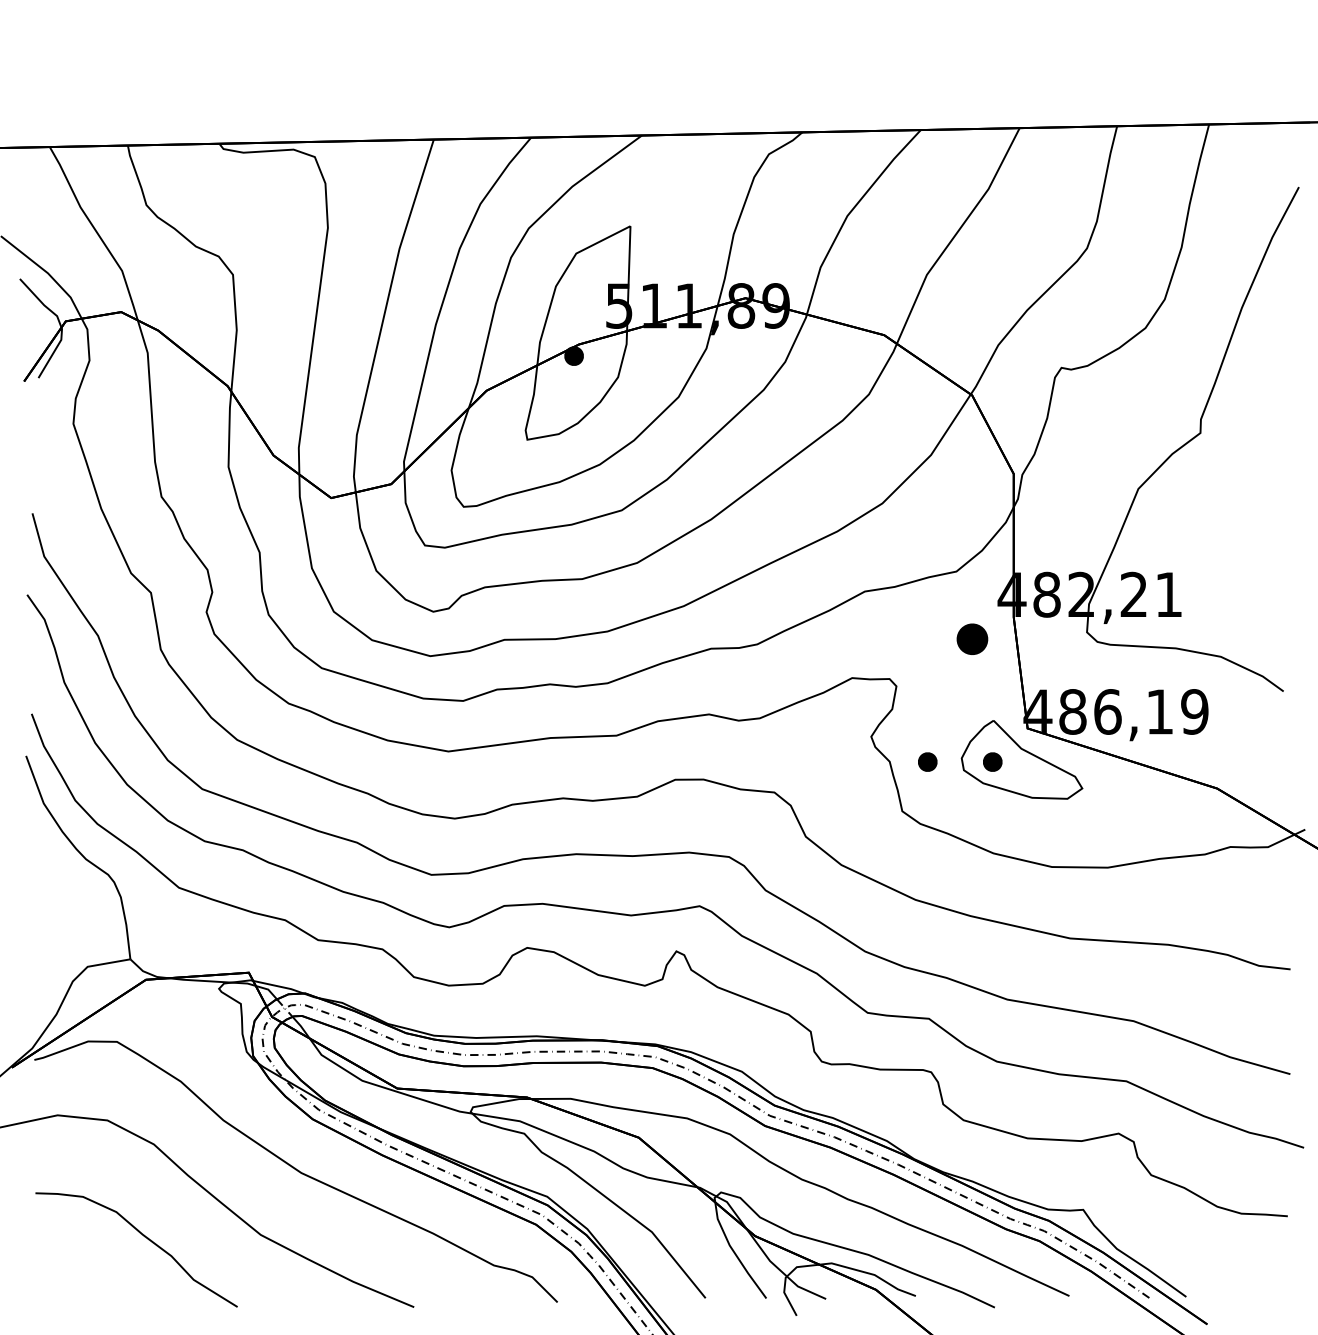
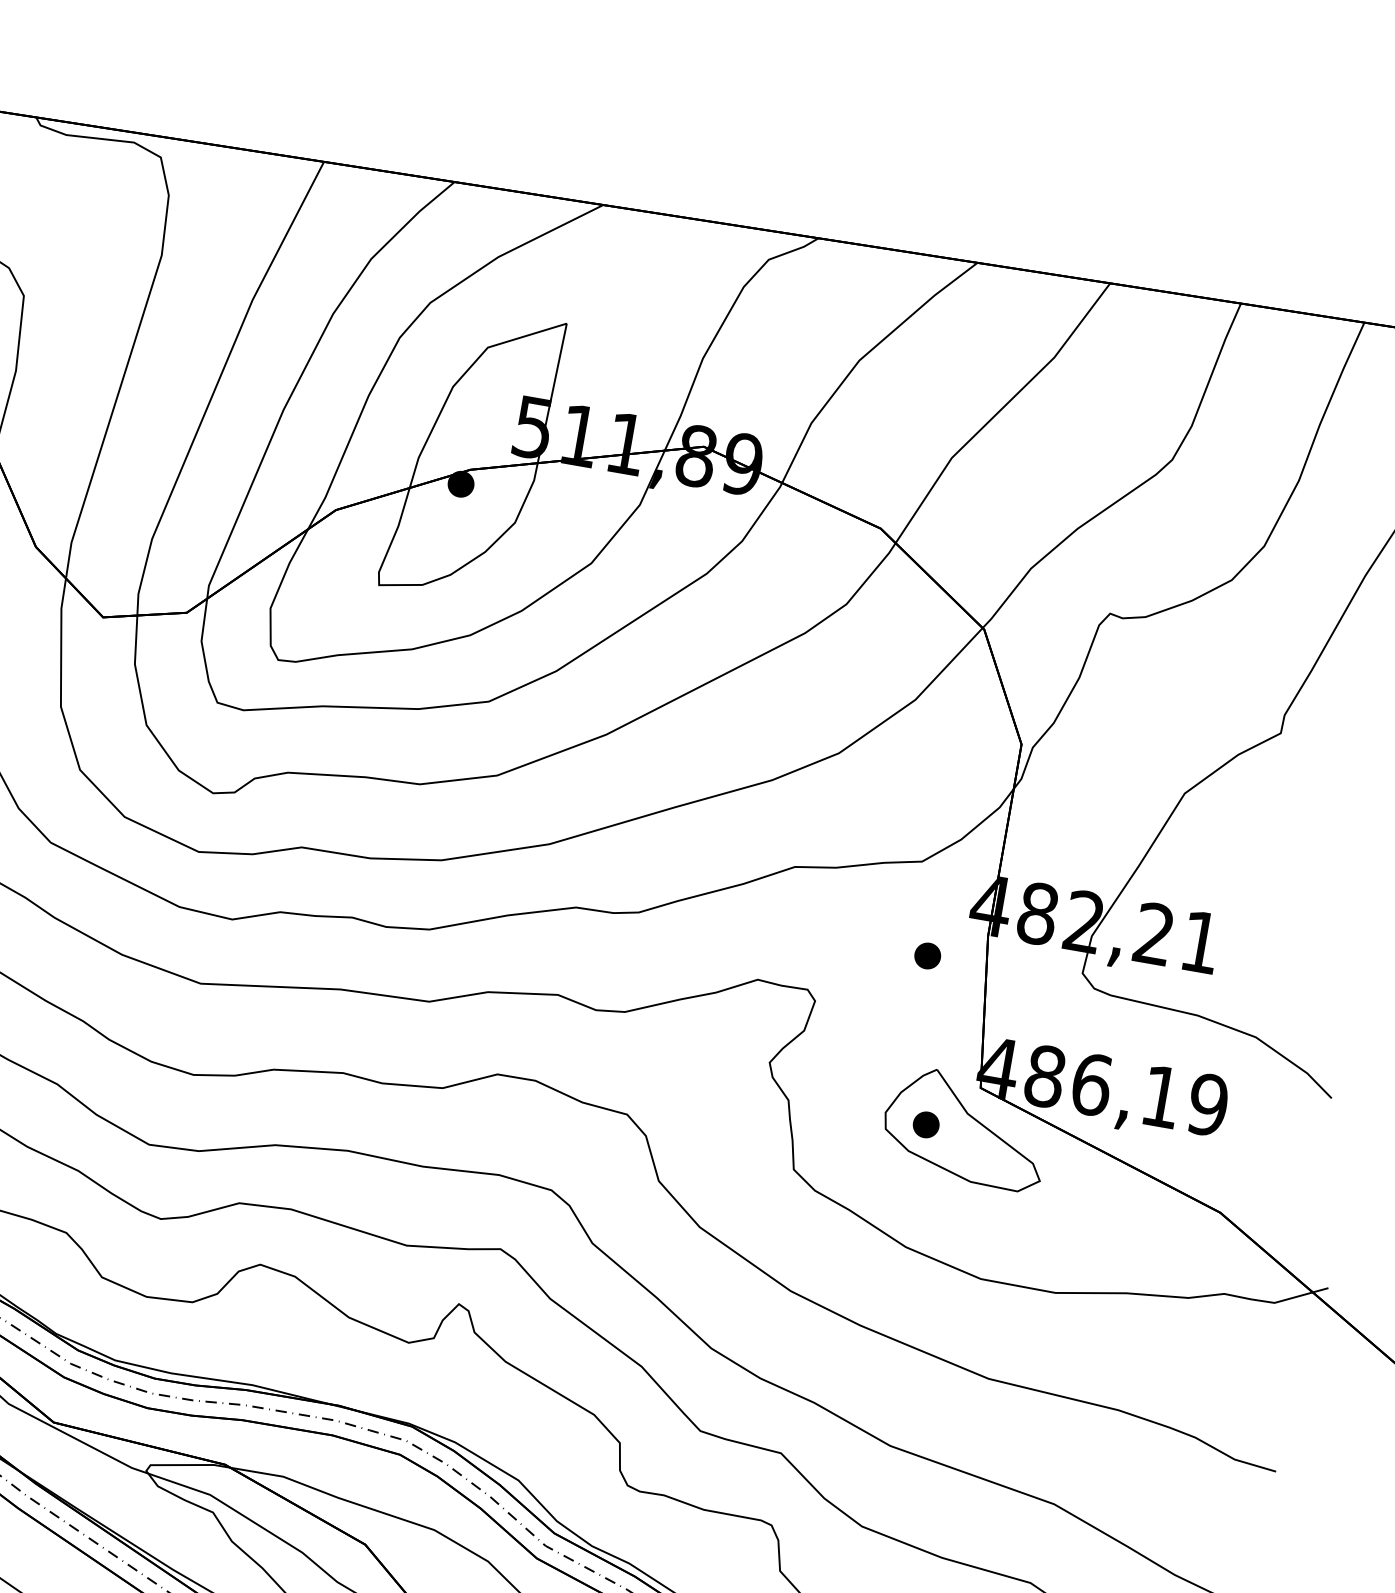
part: (972, 639) -> (927, 956), size x0.62
part: (927, 761) -> (839, 1108), removed

